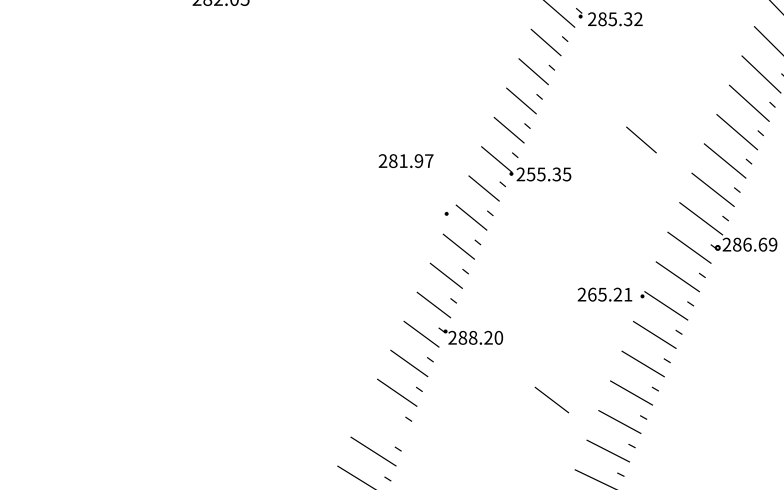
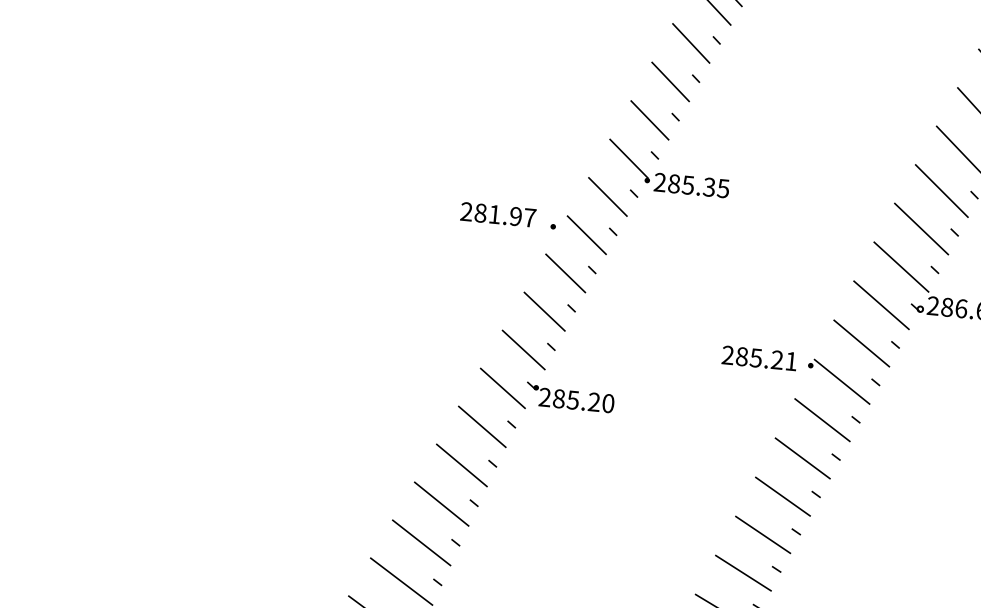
line: (641, 139) -> (830, 150), removed
text: (405, 161) -> (497, 215), moved
text: (530, 174) -> (673, 183), 255.35 -> 285.35
text: (592, 294) -> (742, 356), 265.21 -> 285.21
text: (472, 337) -> (572, 399), 288.20 -> 285.20
line: (551, 399) -> (672, 495), removed
line: (384, 421) -> (440, 503), added

